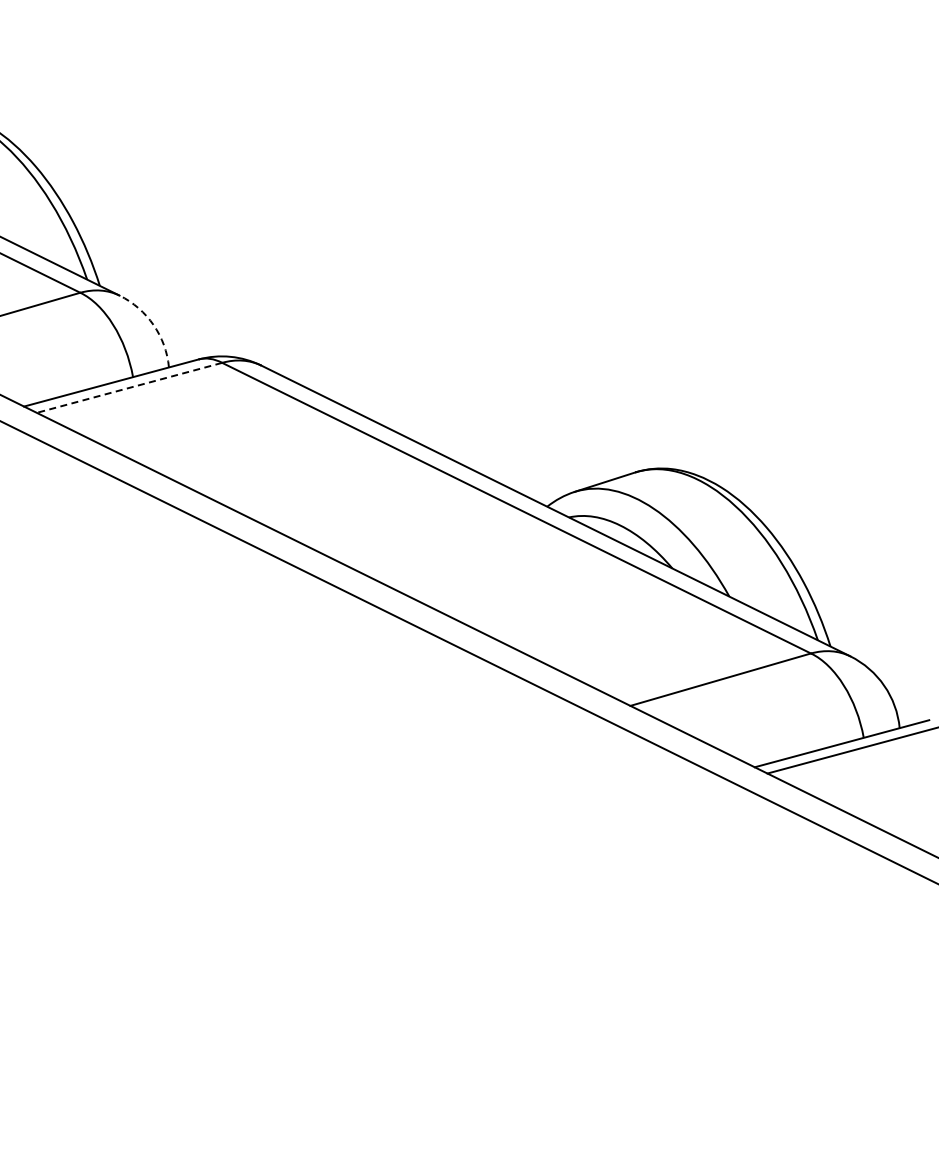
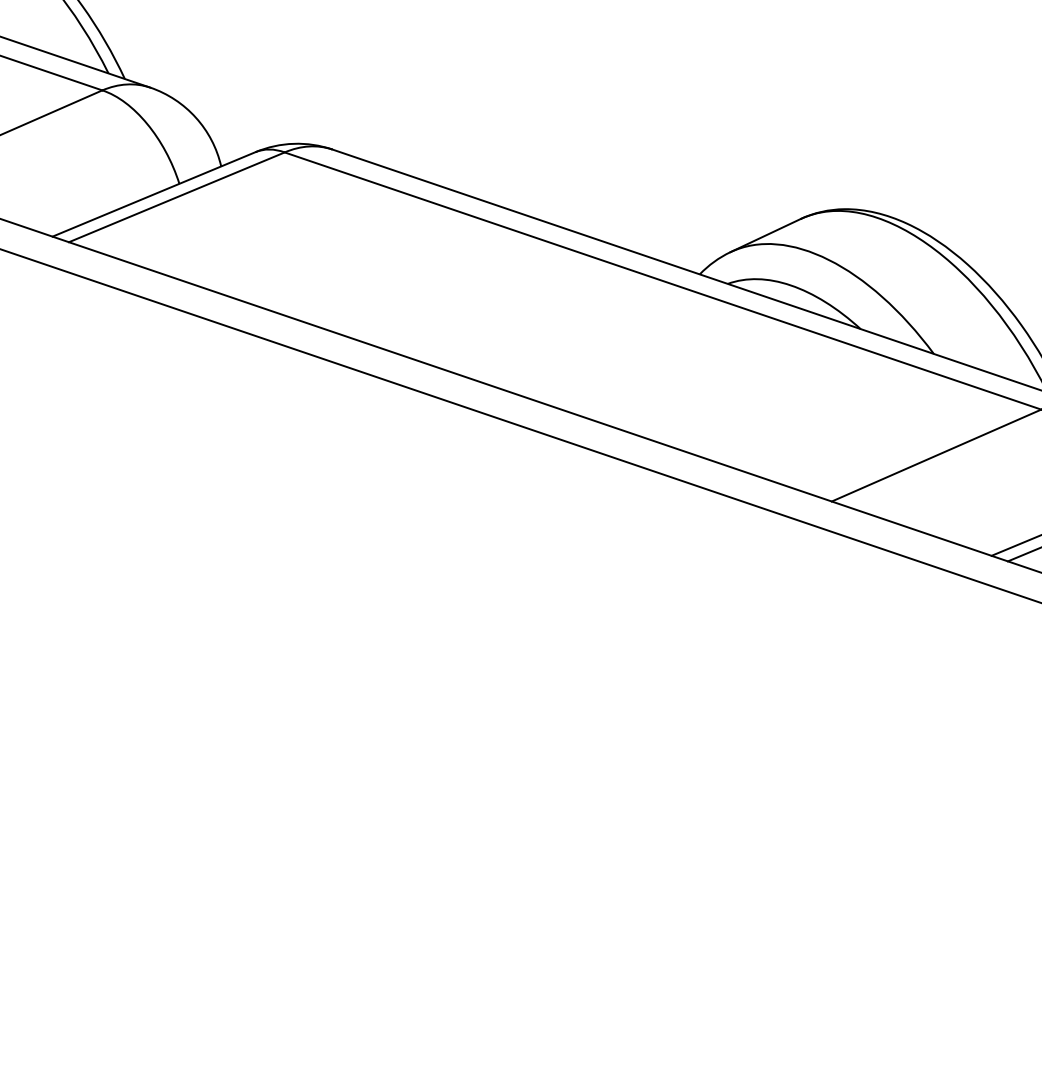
arc: (153, 325) -> (195, 118), dashed -> solid
line: (129, 387) -> (176, 196), dashed -> solid

